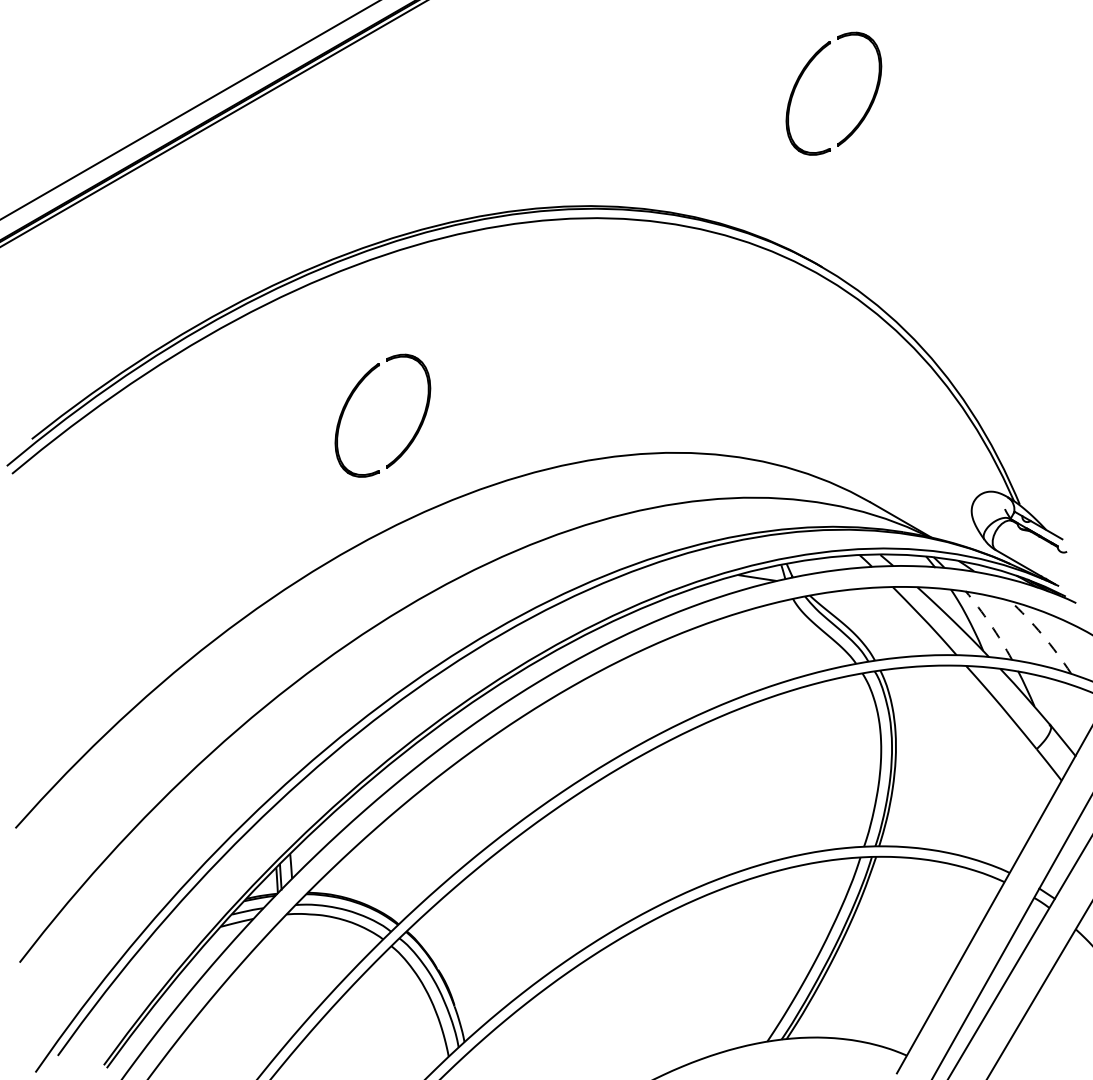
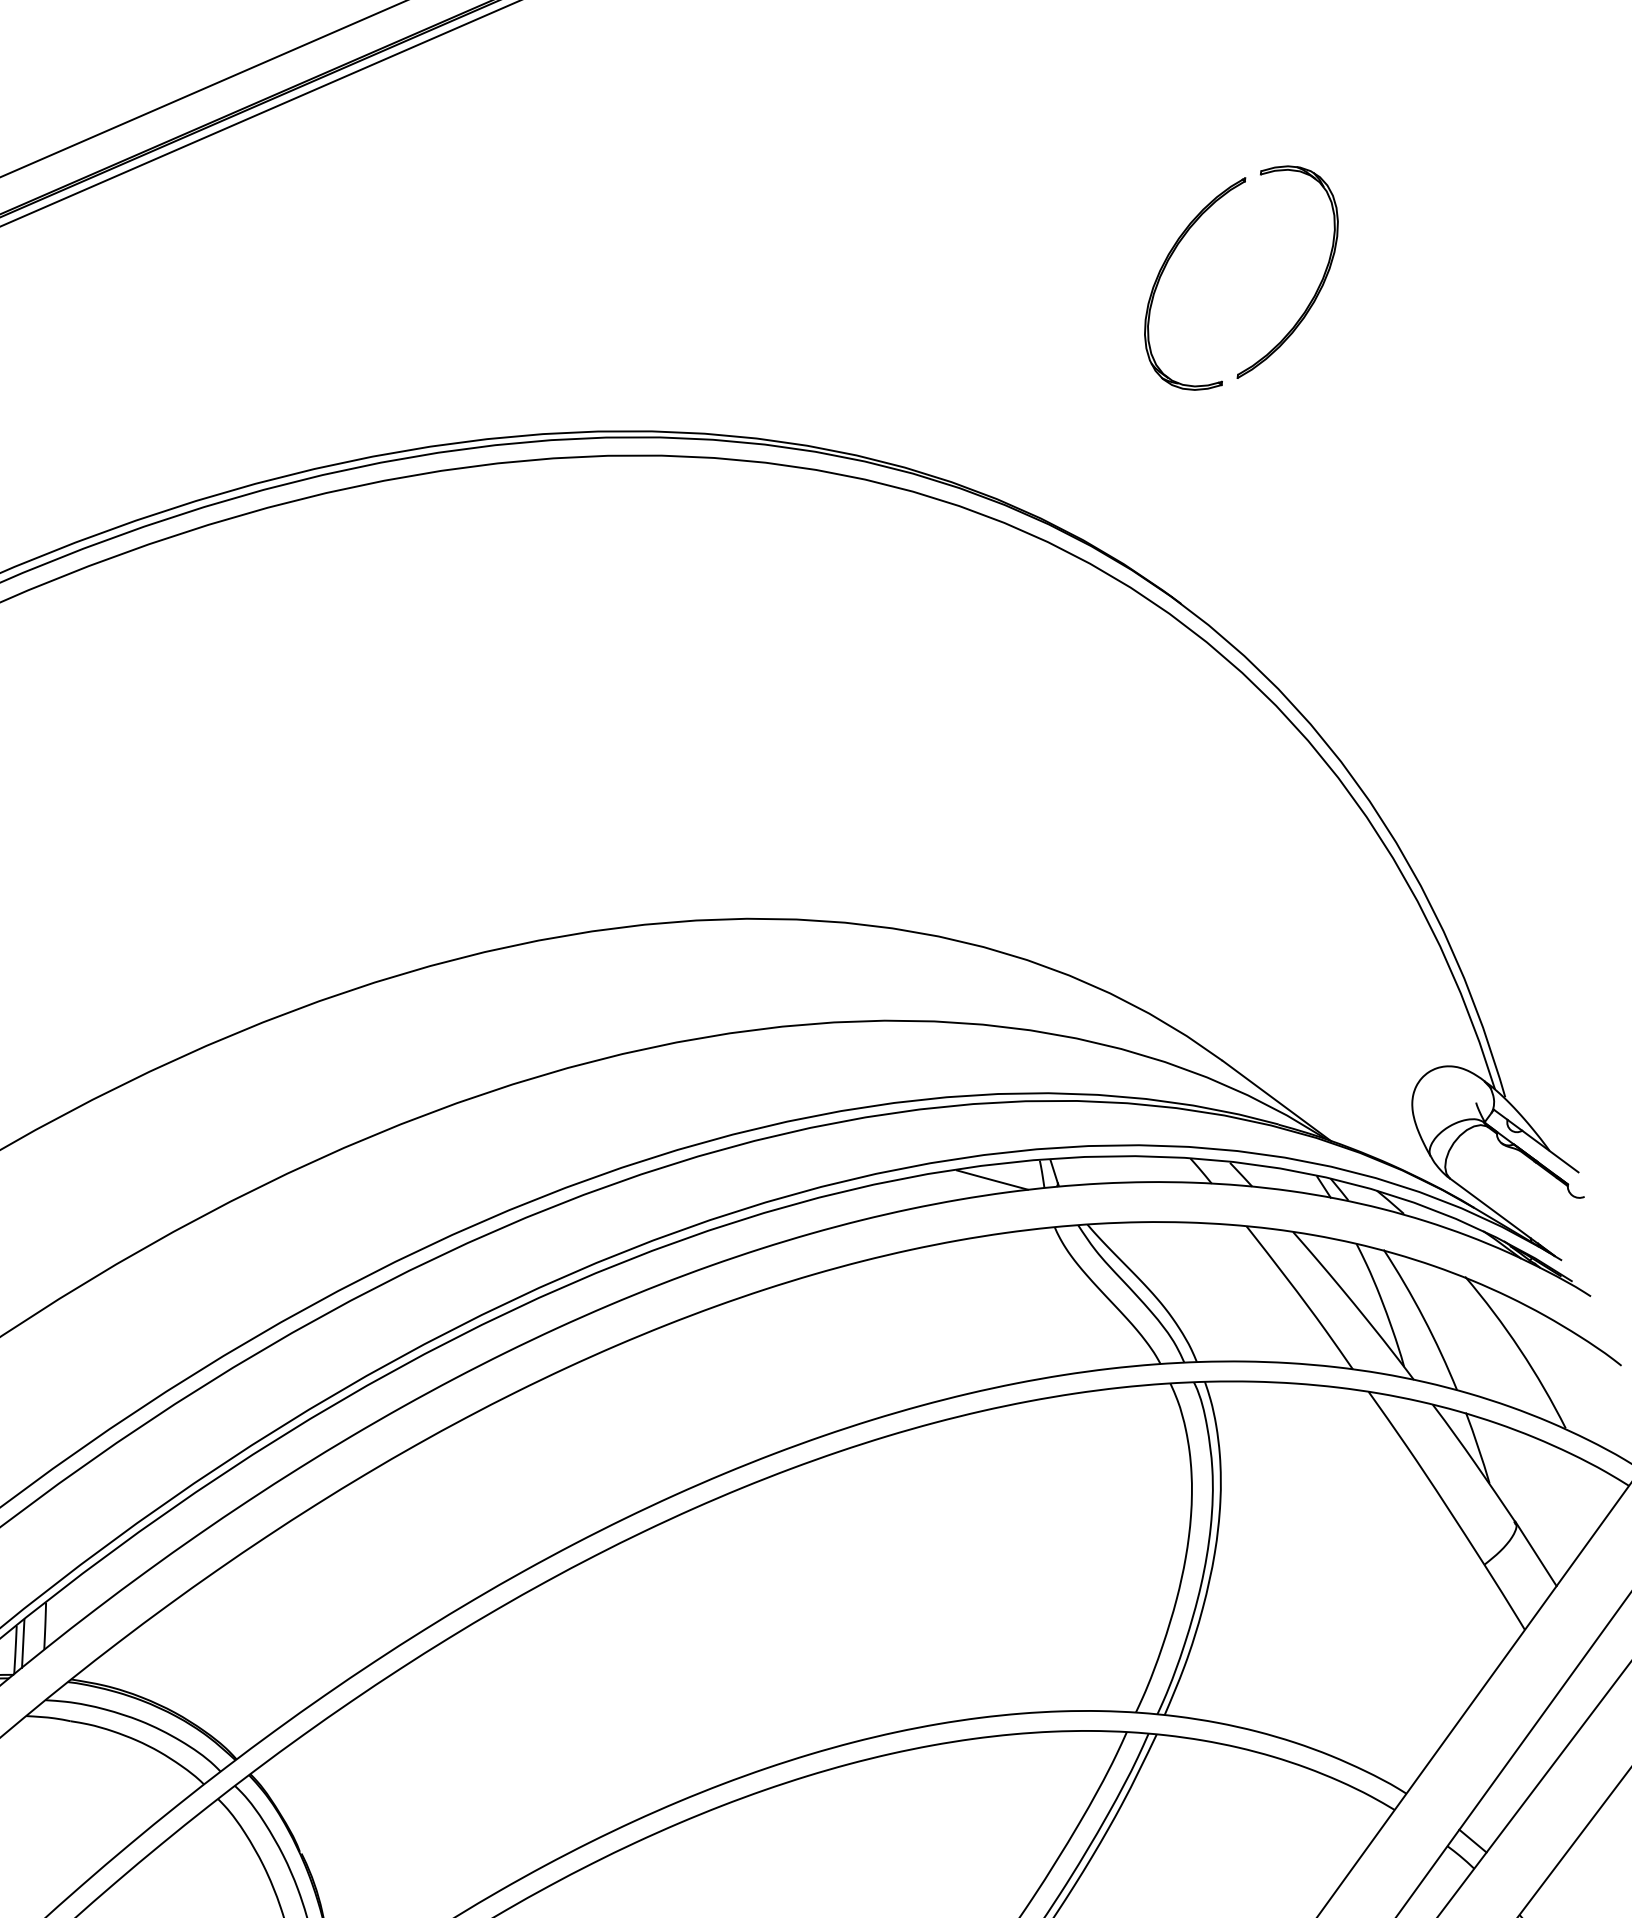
part: (350, 399) -> (258, 753), removed
arc: (990, 624) -> (1423, 1318), dashed -> solid
arc: (1042, 634) -> (1520, 1348), dashed -> solid

